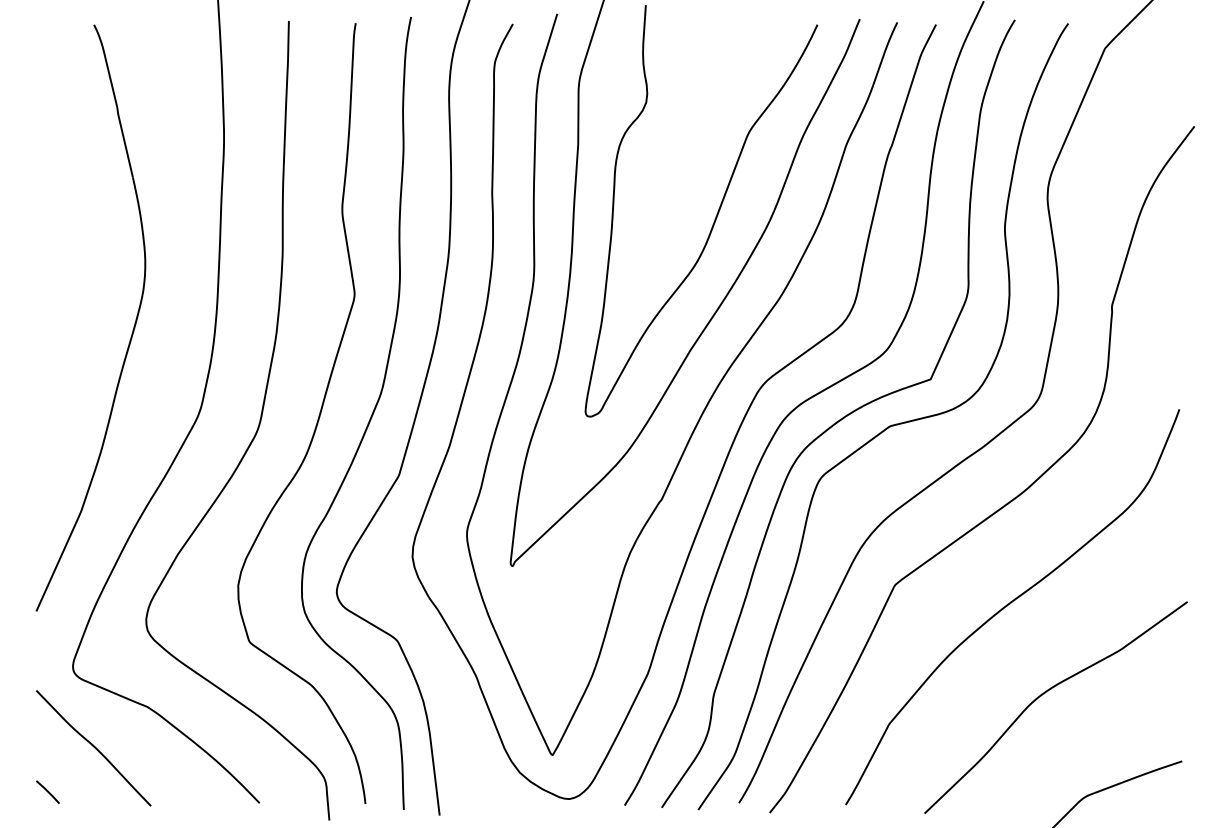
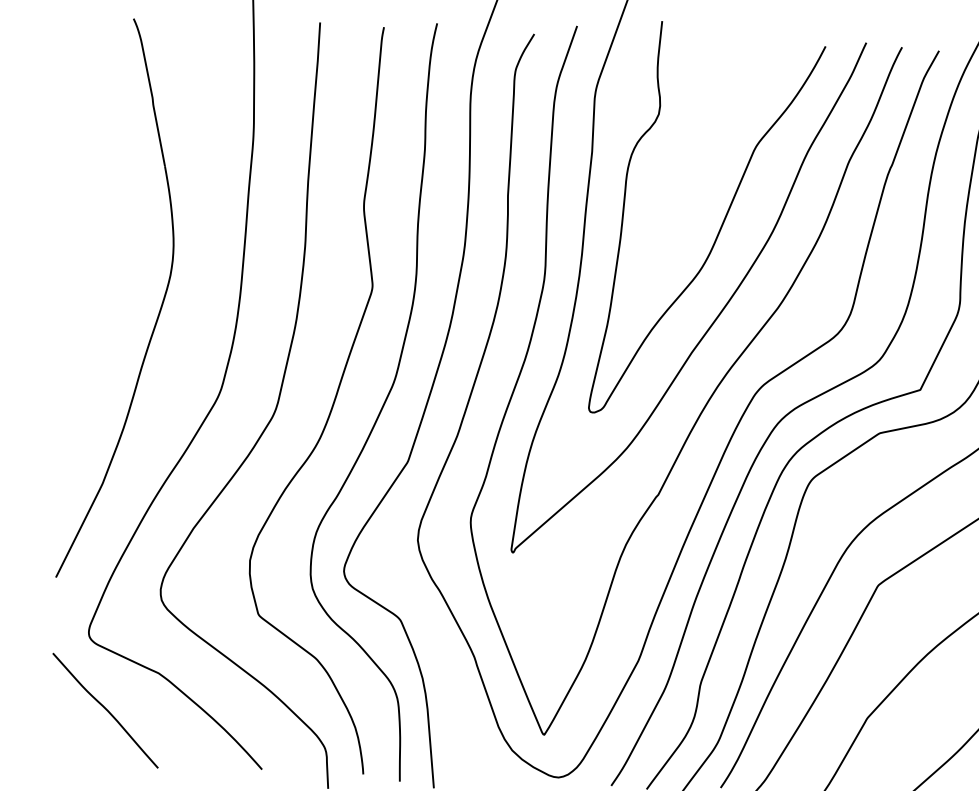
line: (47, 791) -> (59, 750), removed

